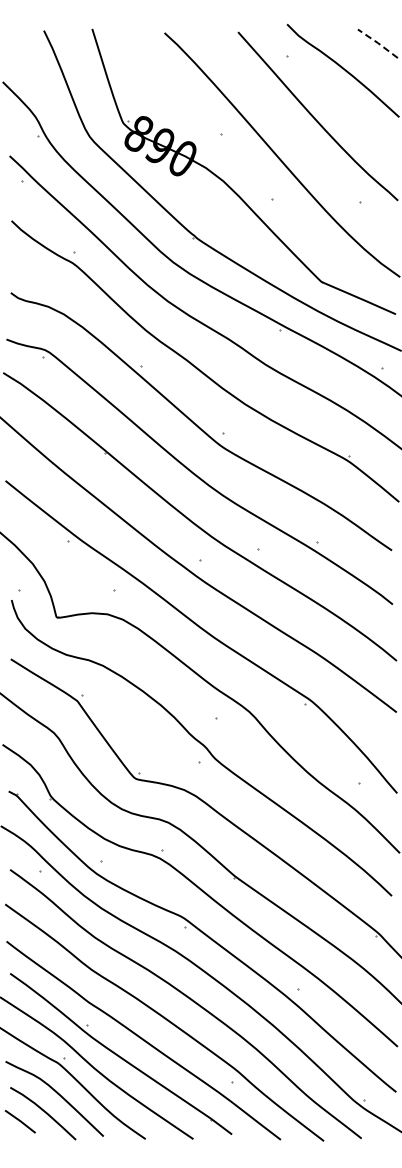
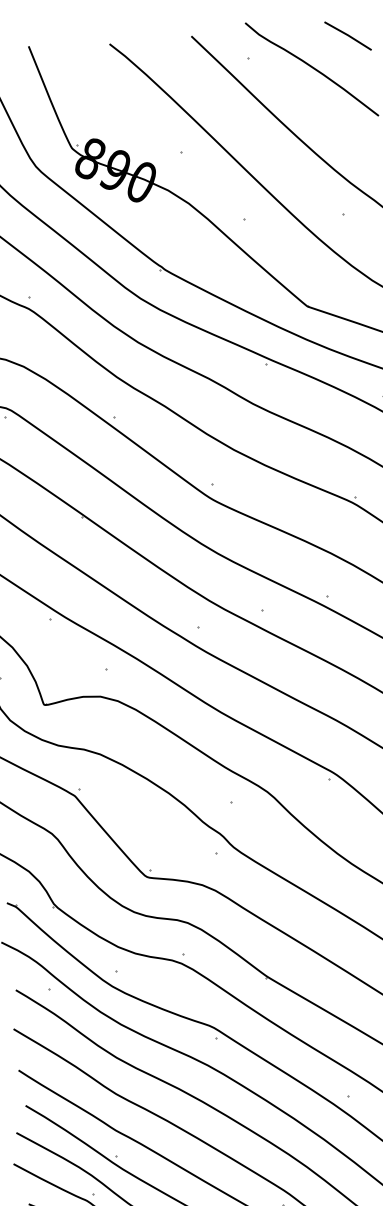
line: (378, 43) -> (348, 35), dashed -> solid

